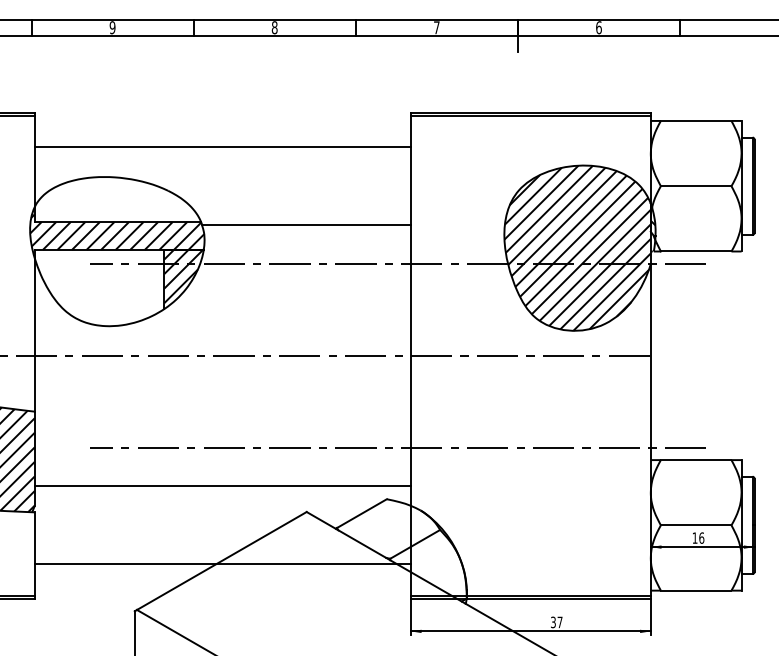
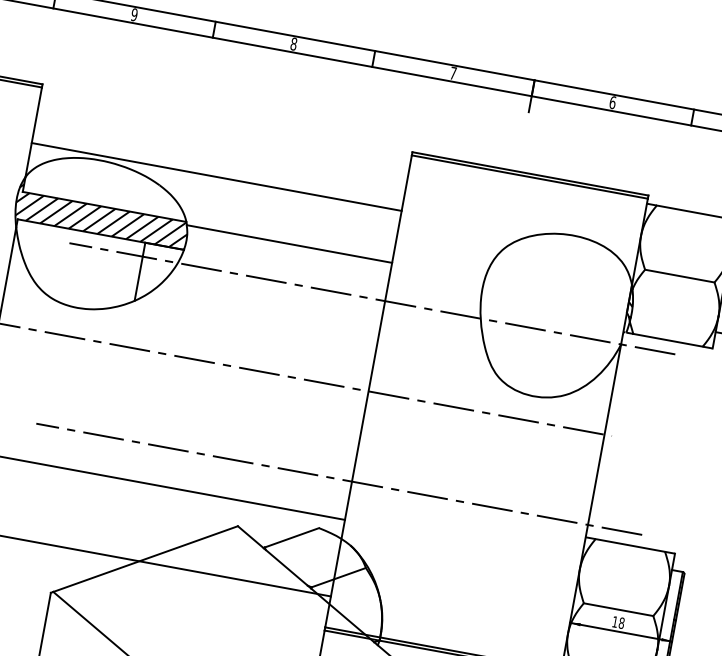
line: (222, 147) -> (216, 177), moved
hatch: (577, 247) -> (552, 314), removed
hatch: (183, 276) -> (159, 272), removed
text: (701, 537) -> (621, 622), 16 -> 18

